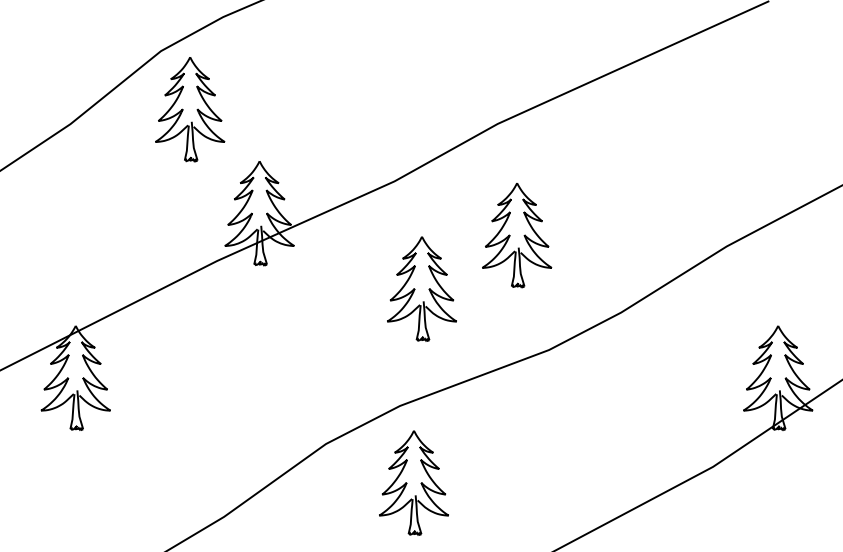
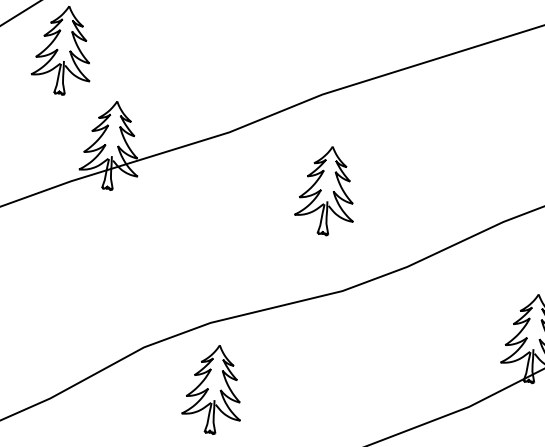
part: (421, 288) -> (240, 225), removed

